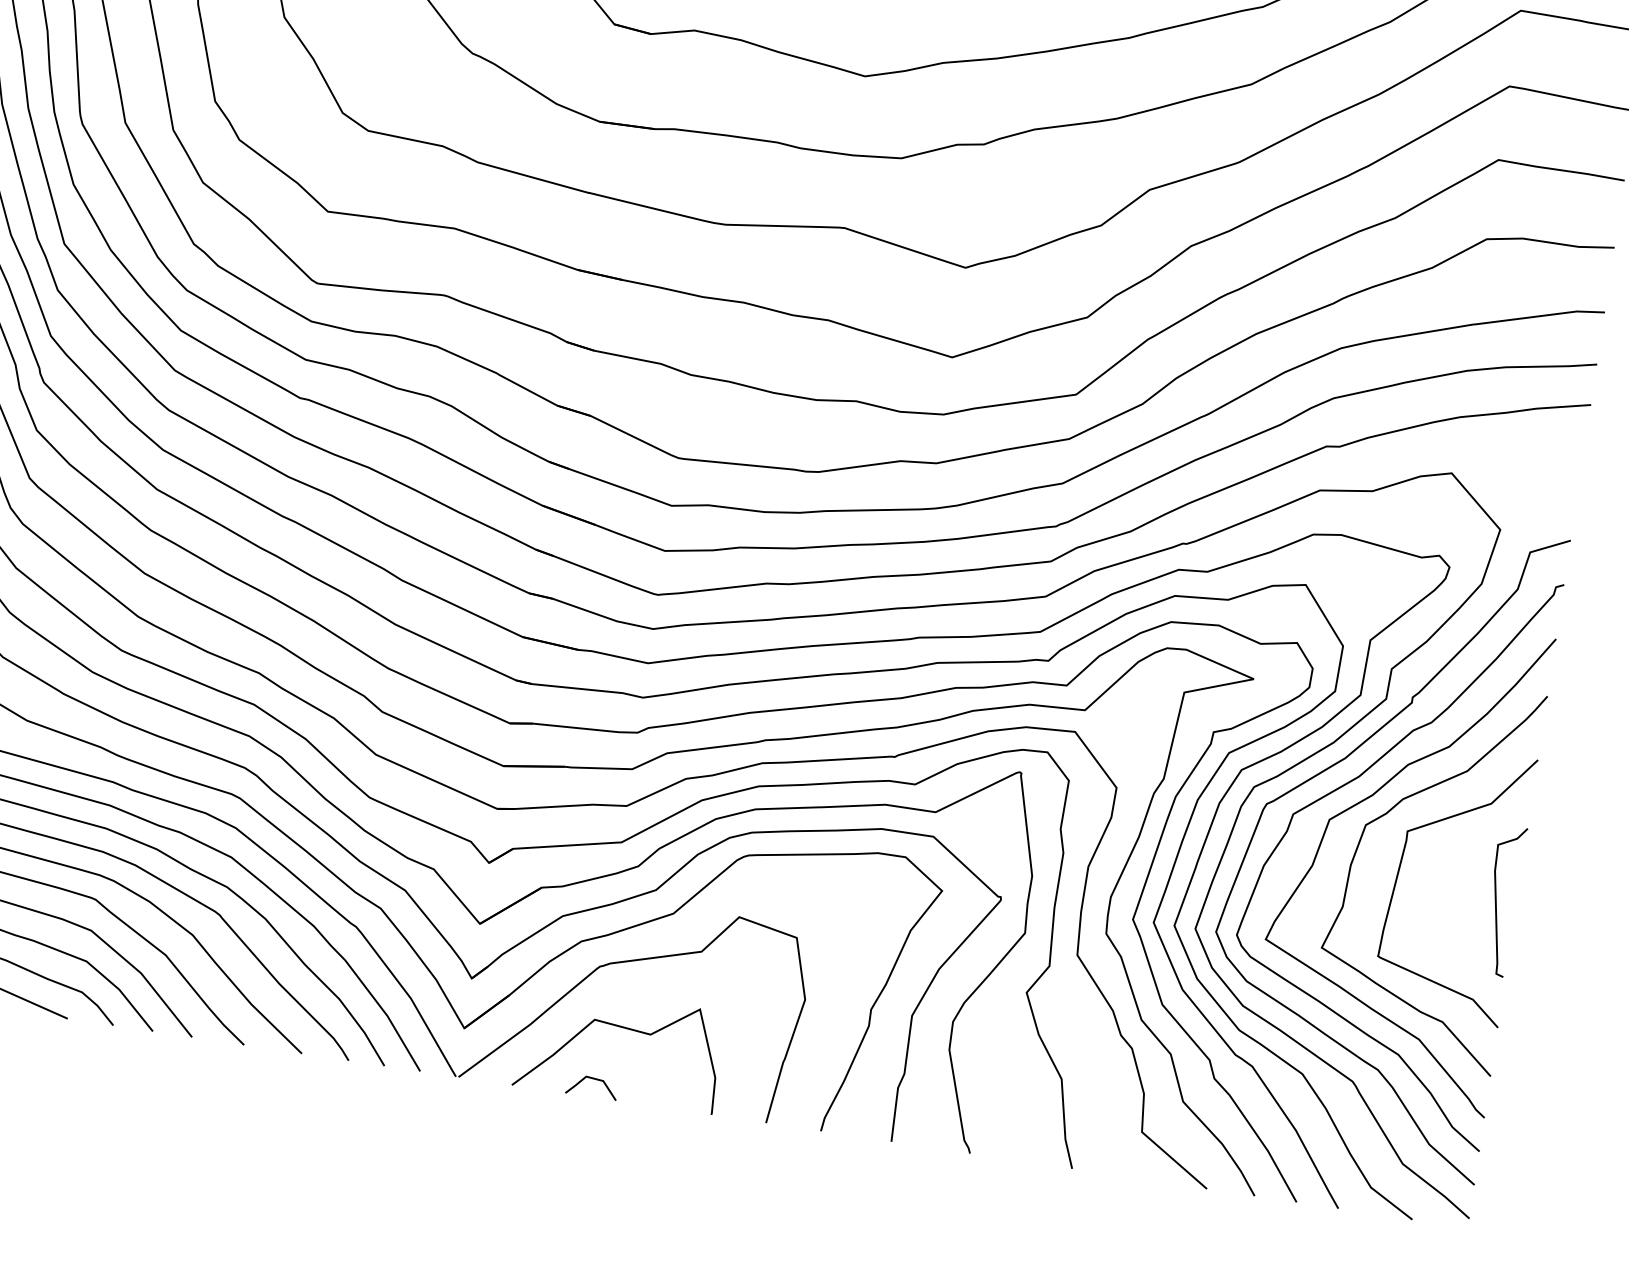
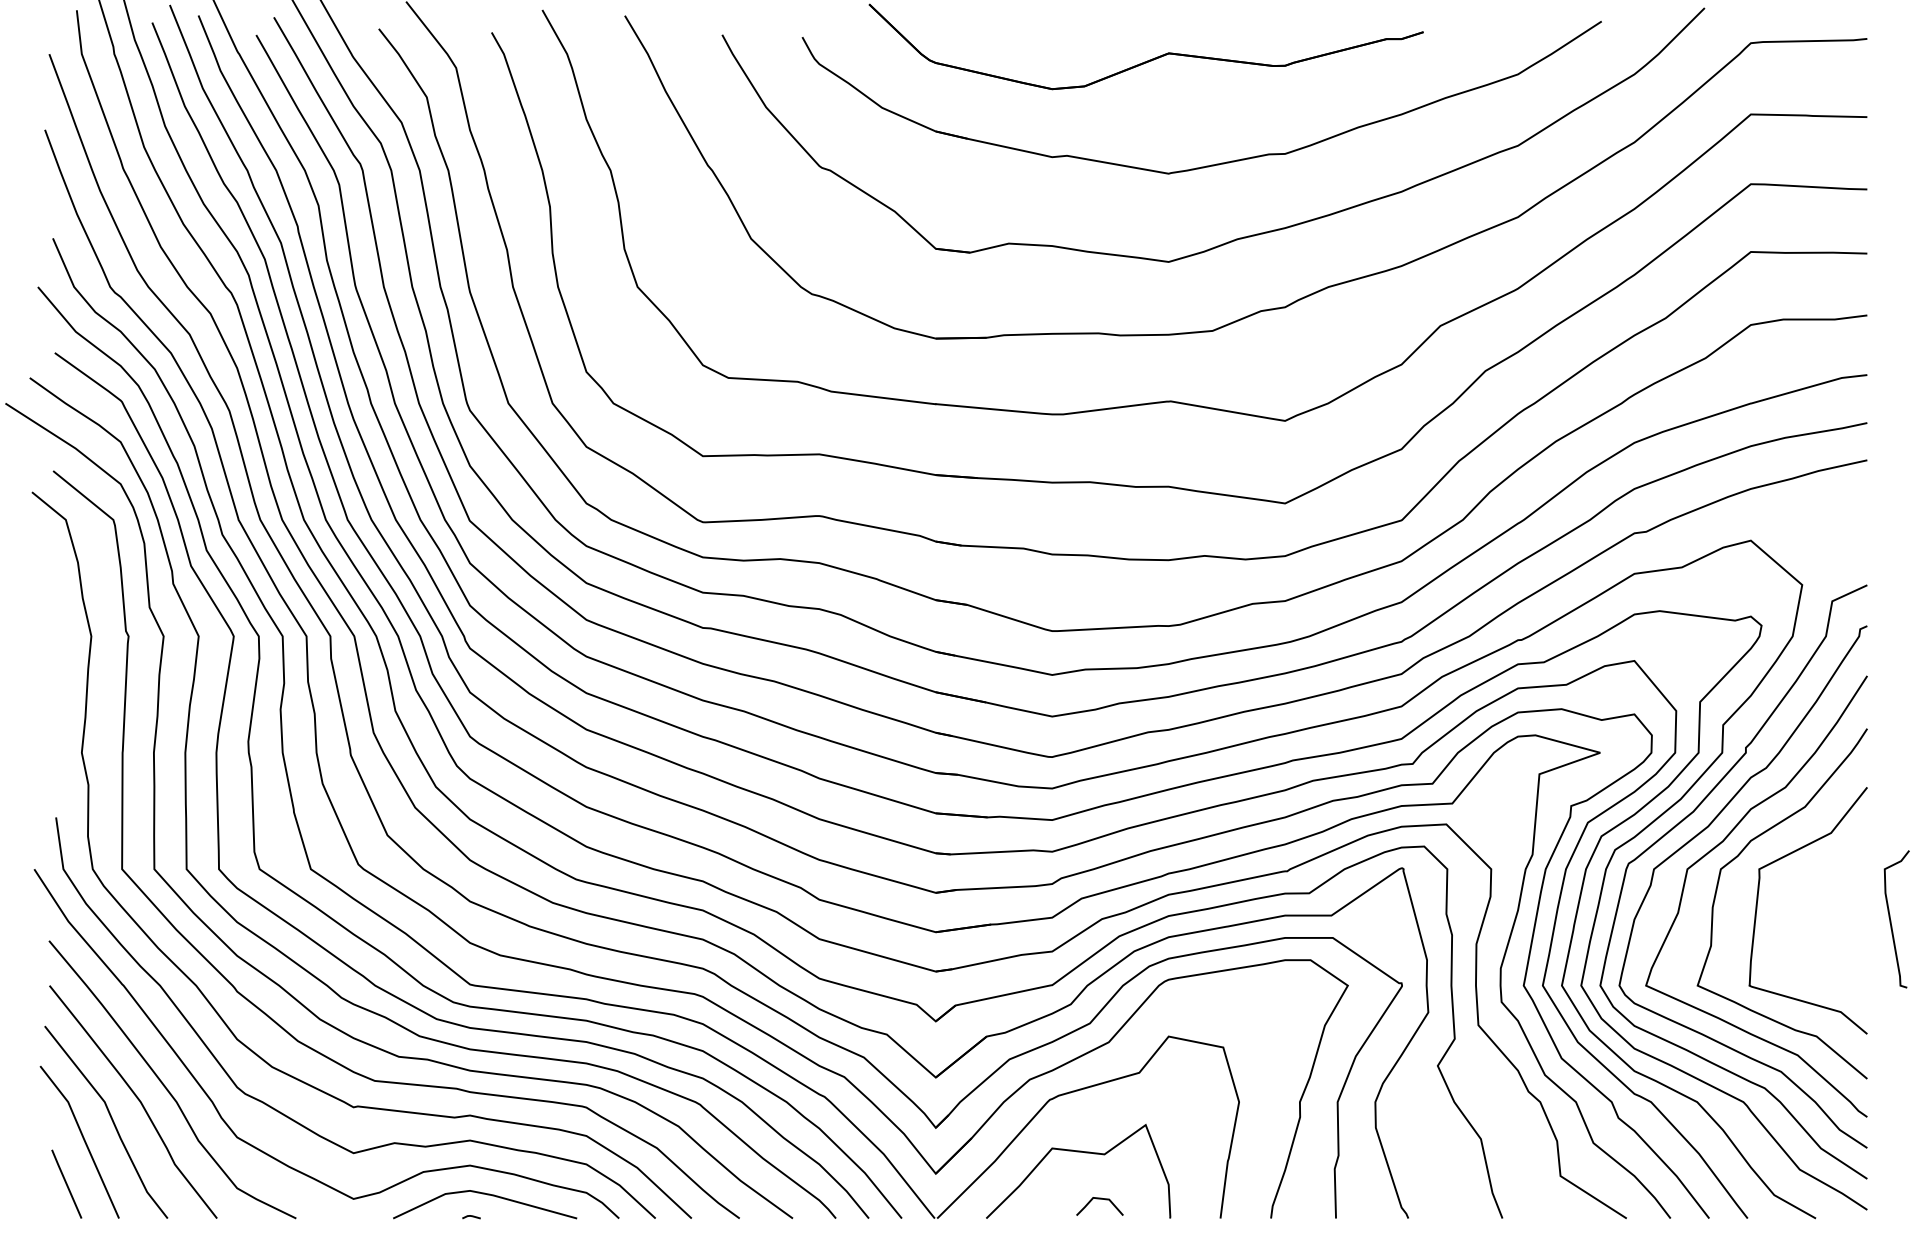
curve: (1497, 901) -> (1891, 920), moved
line: (592, 1079) -> (1099, 1199), moved

